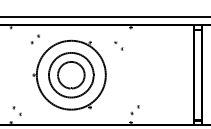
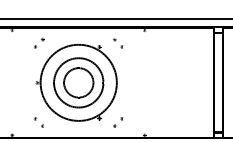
part: (119, 45) -> (118, 43), moved
part: (135, 110) -> (118, 122), moved
part: (16, 111) -> (38, 122), moved

